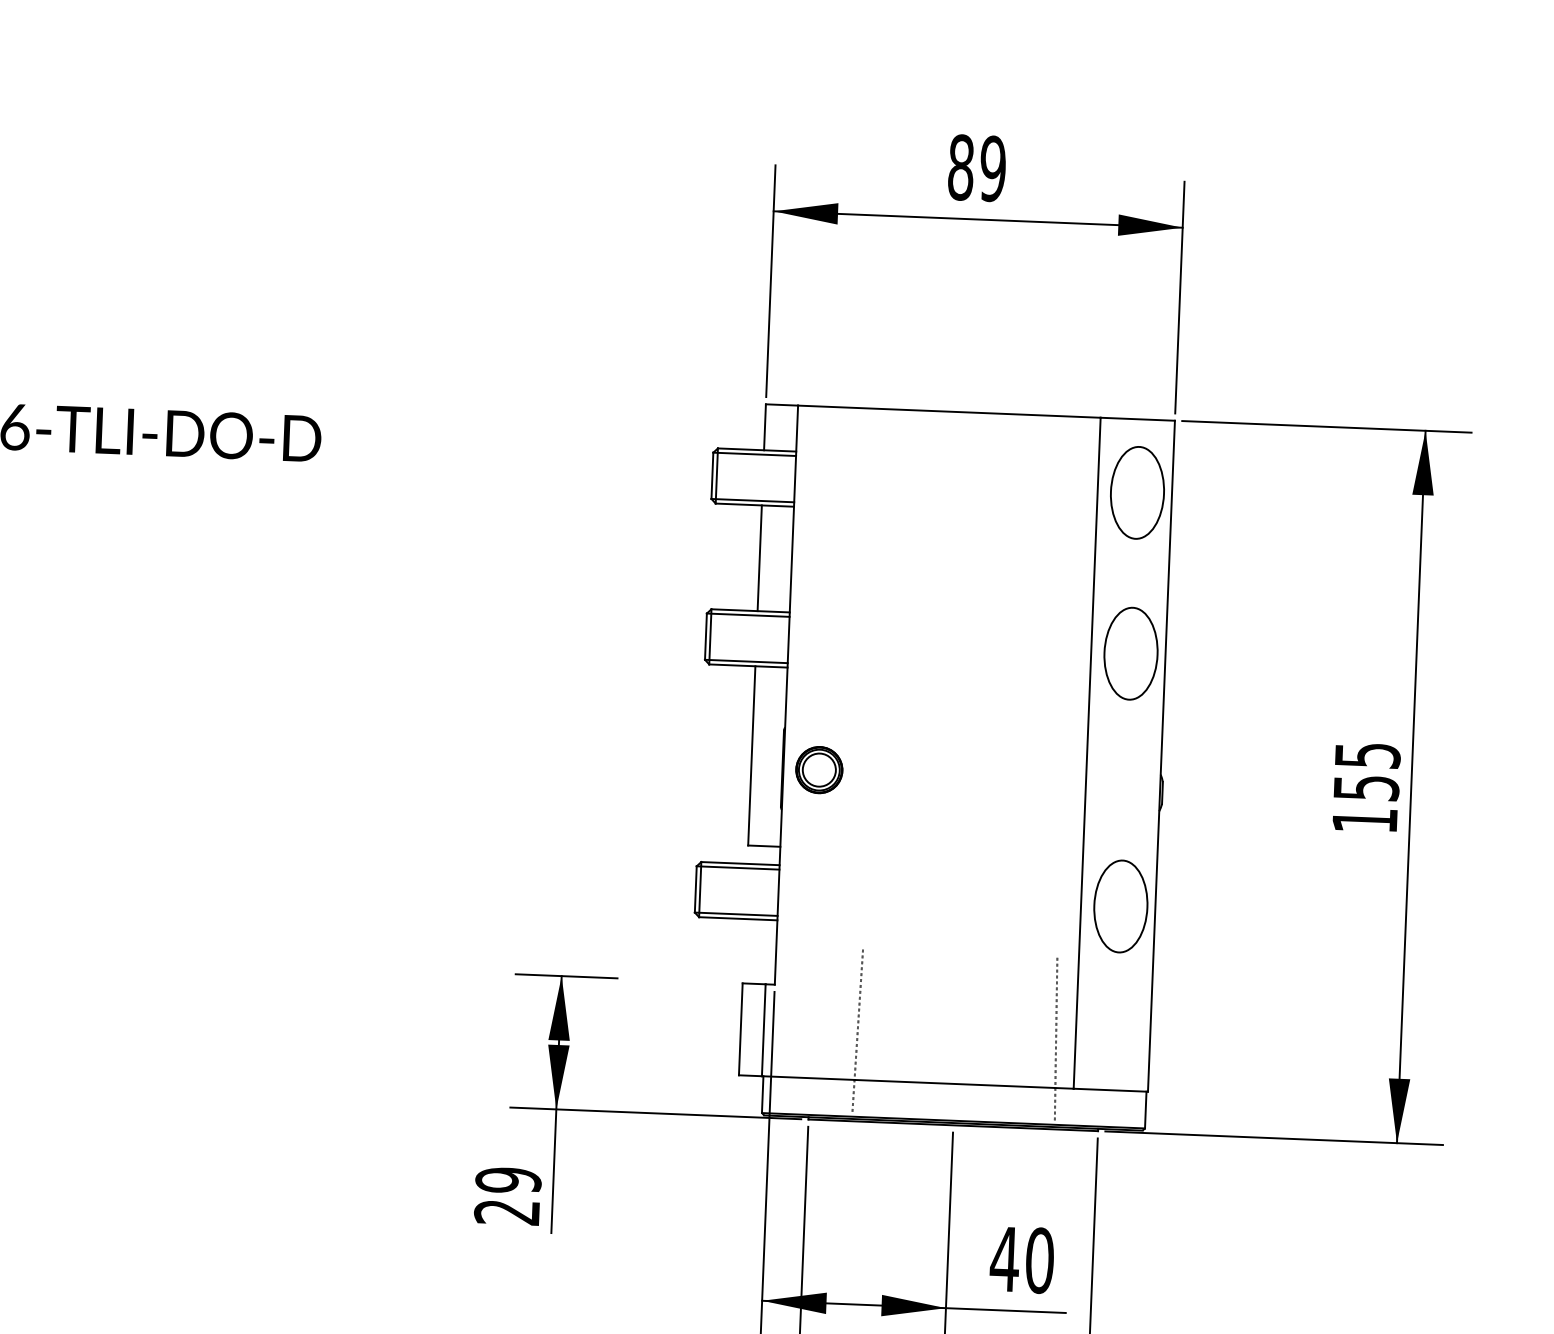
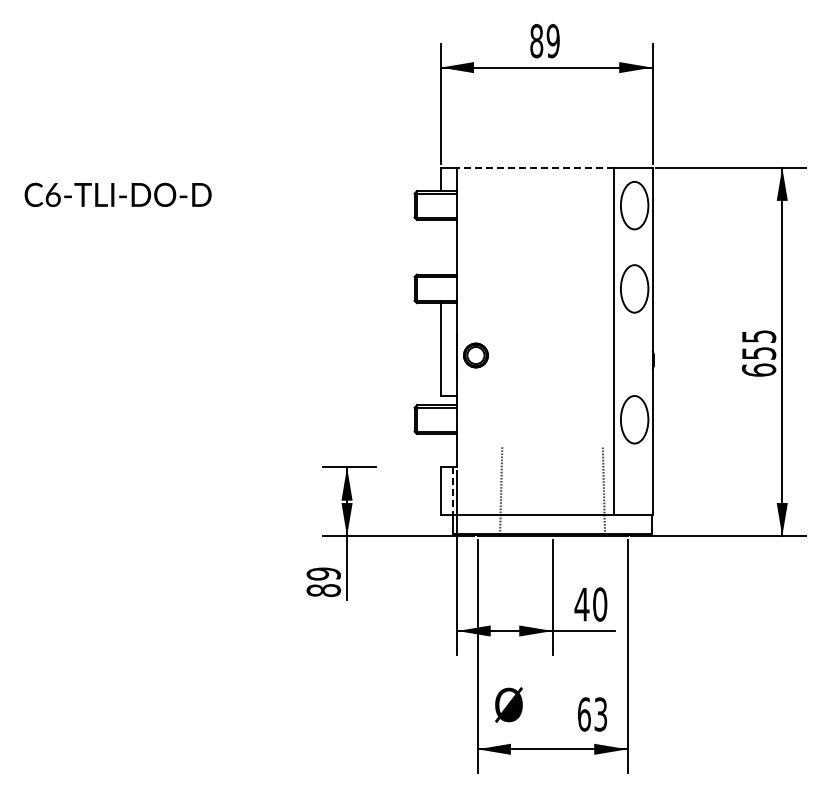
line: (948, 411) -> (535, 167), solid -> dashed
line: (759, 556) -> (440, 246), removed
text: (1364, 819) -> (758, 369), 155 -> 655
line: (763, 1030) -> (452, 491), solid -> dashed
text: (506, 1212) -> (323, 590), 29 -> 89

